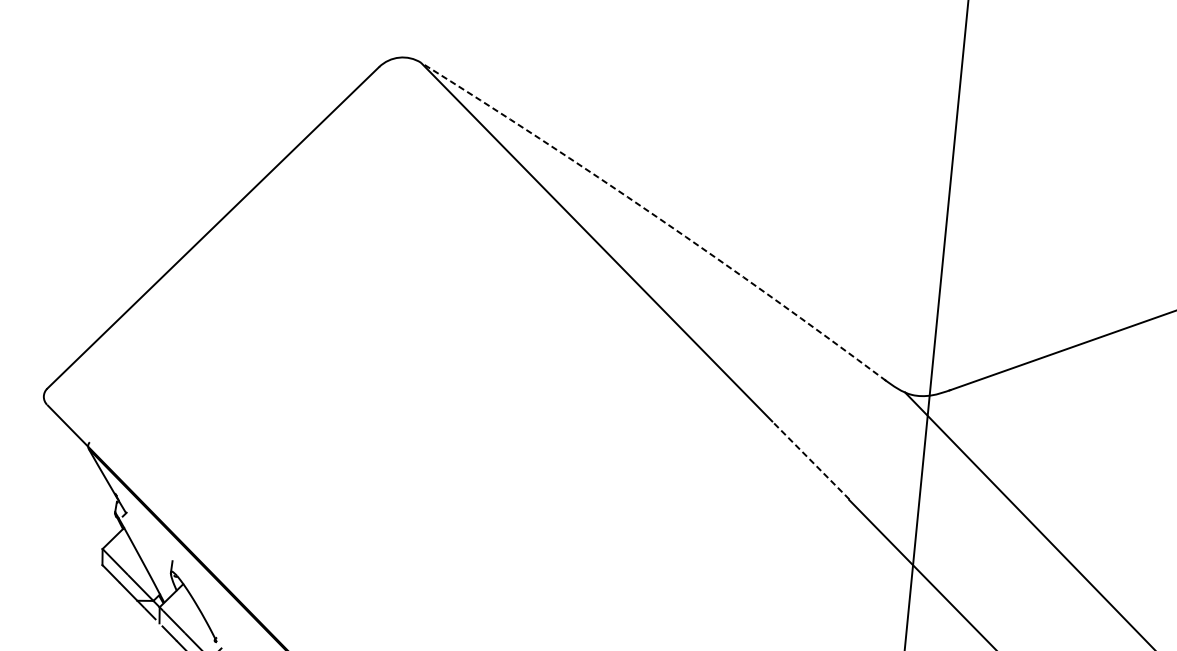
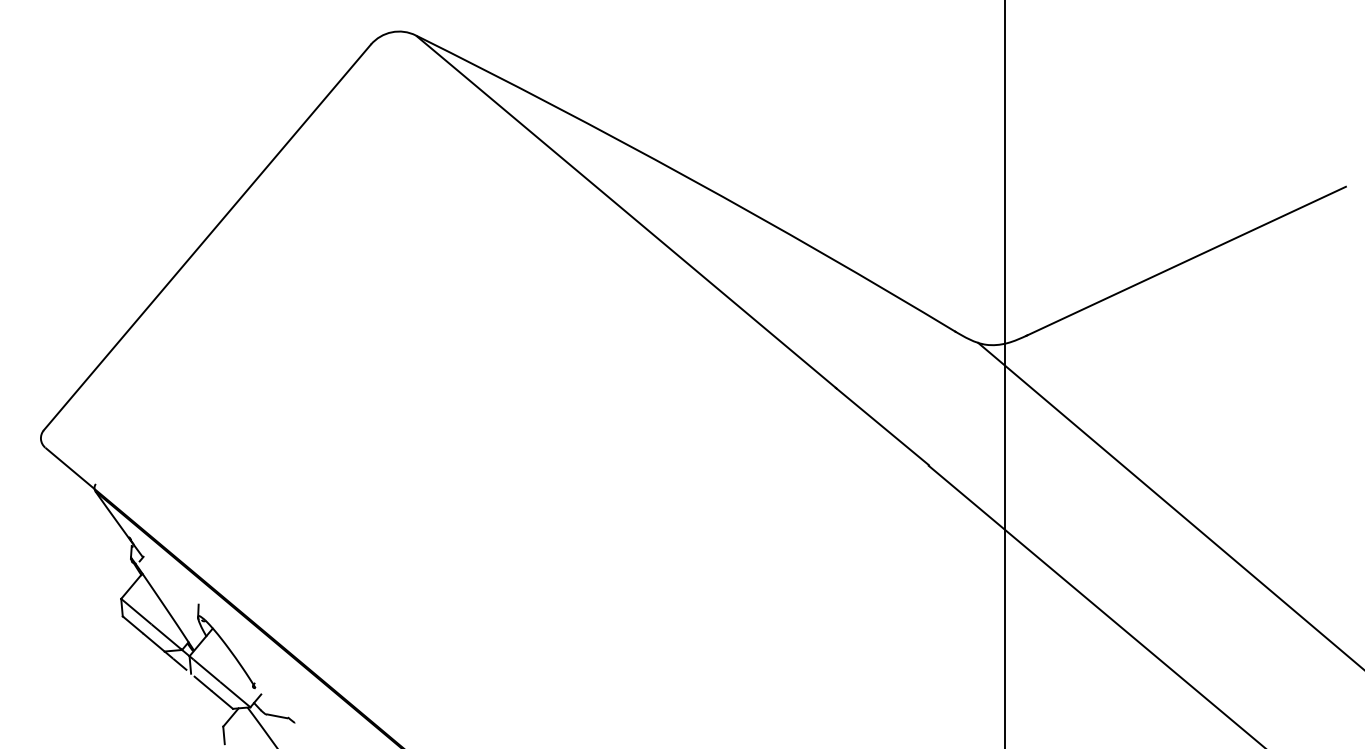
arc: (657, 217) -> (689, 178), dashed -> solid
line: (810, 460) -> (882, 426), dashed -> solid

